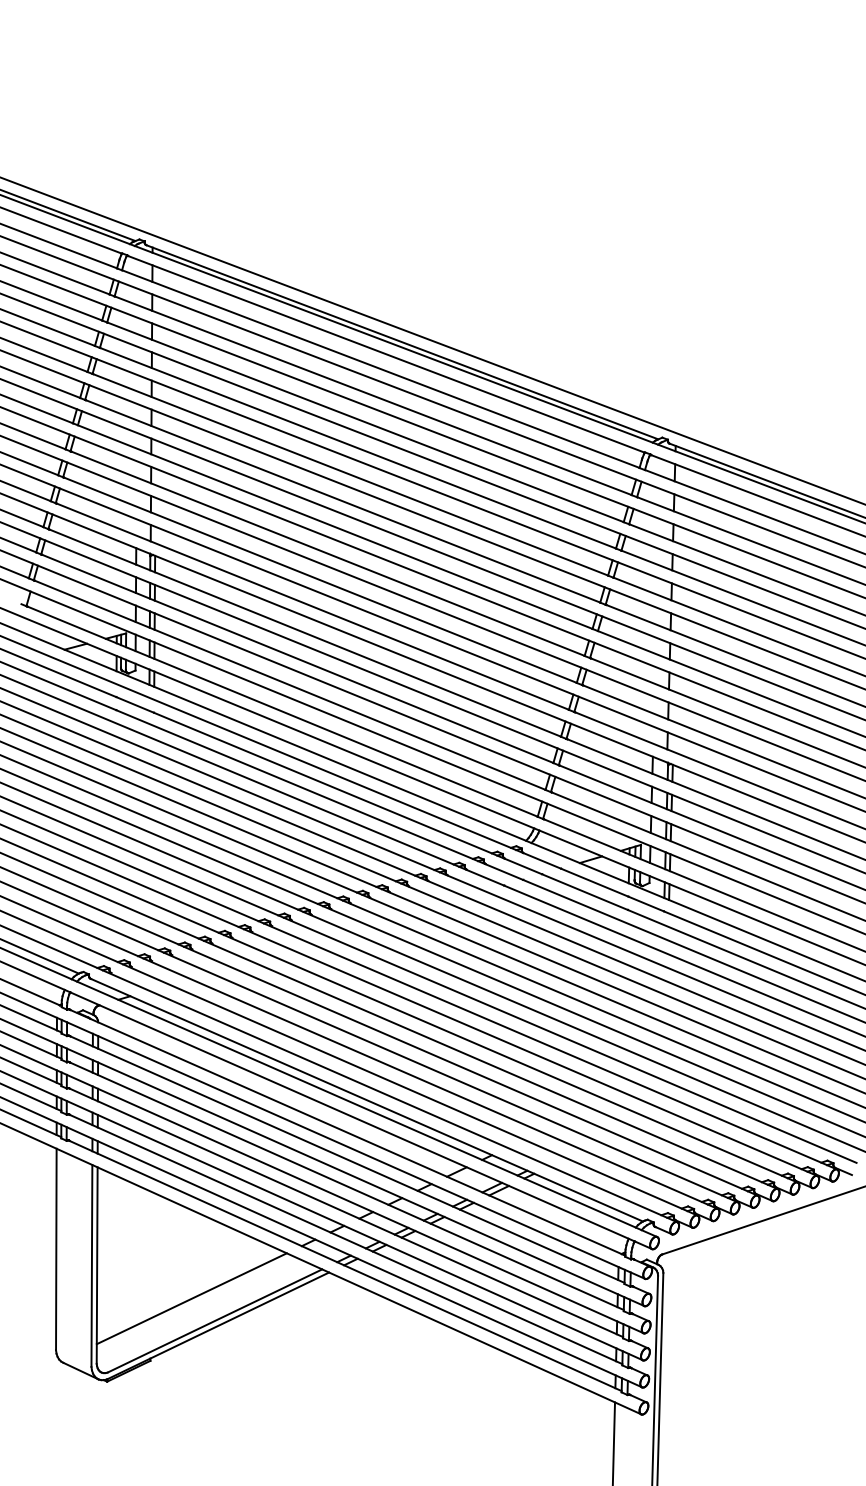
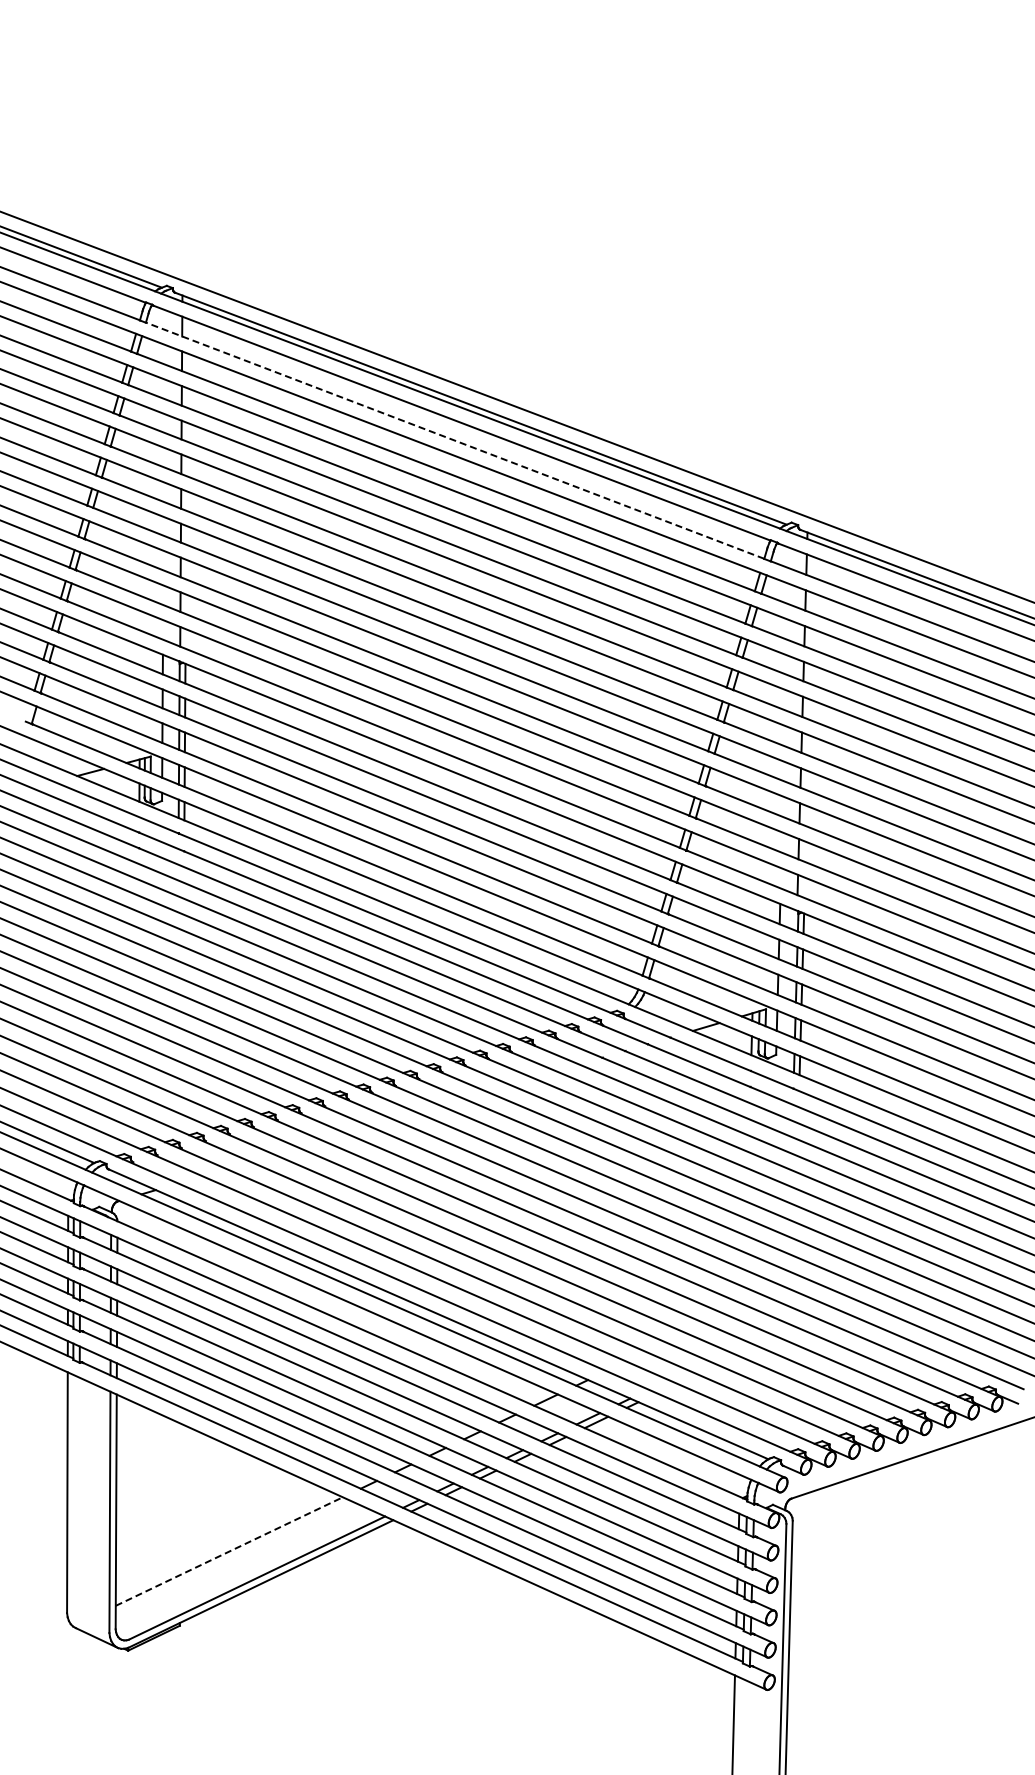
line: (381, 368) -> (455, 440), solid -> dashed
line: (191, 1298) -> (229, 1551), solid -> dashed

